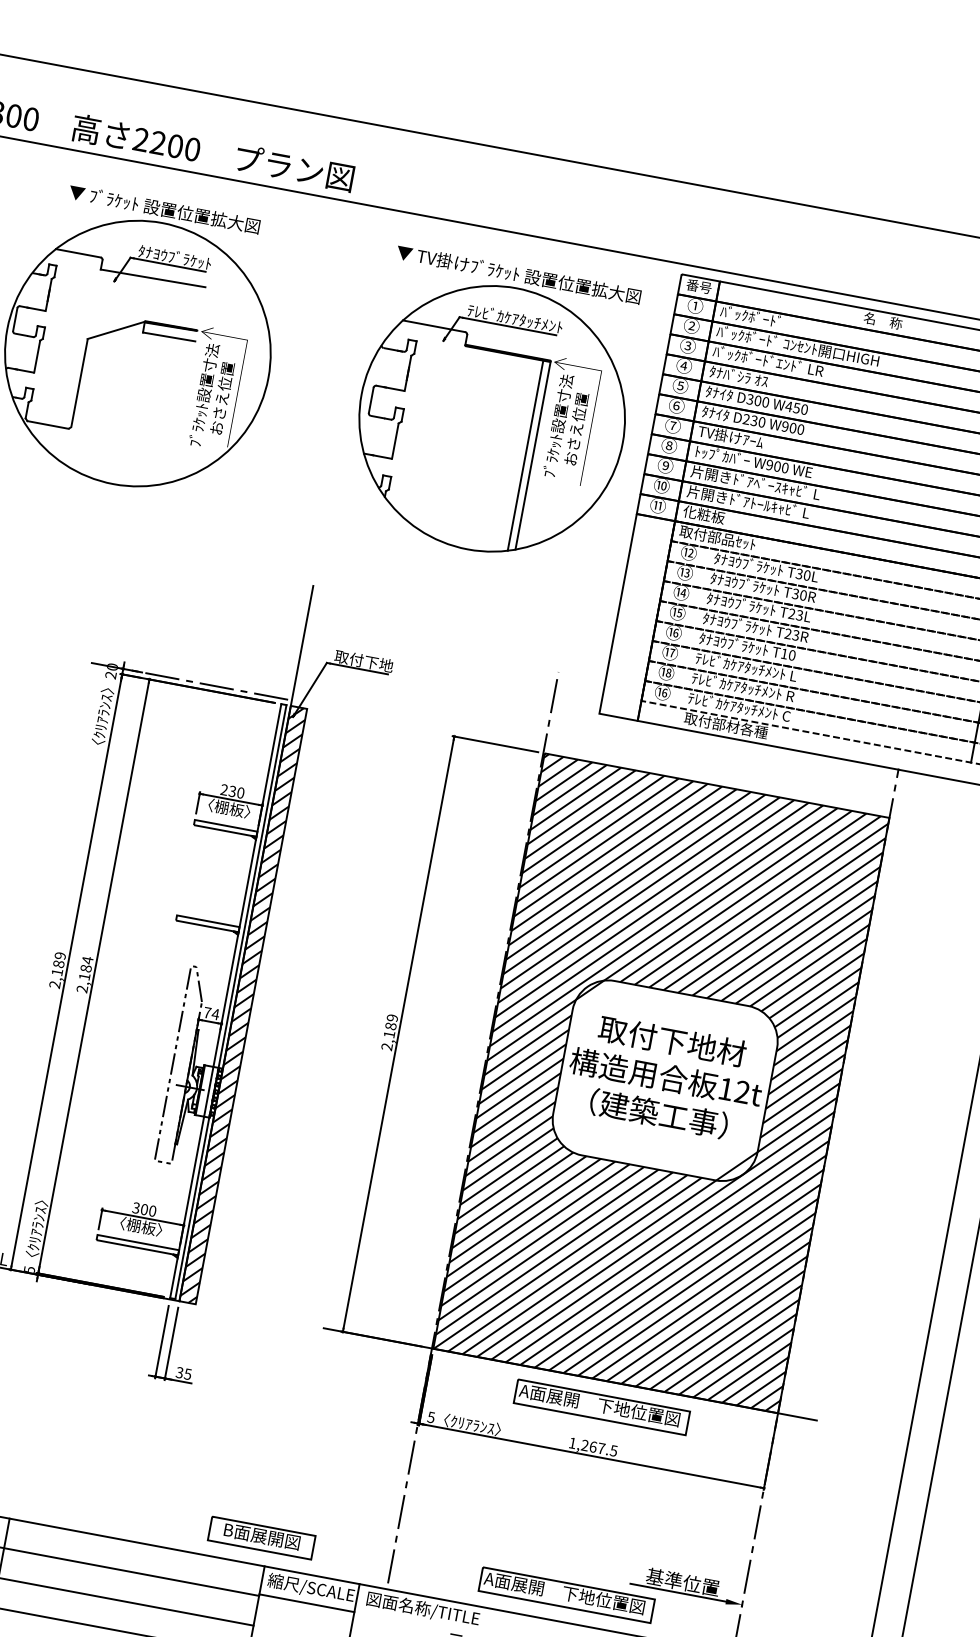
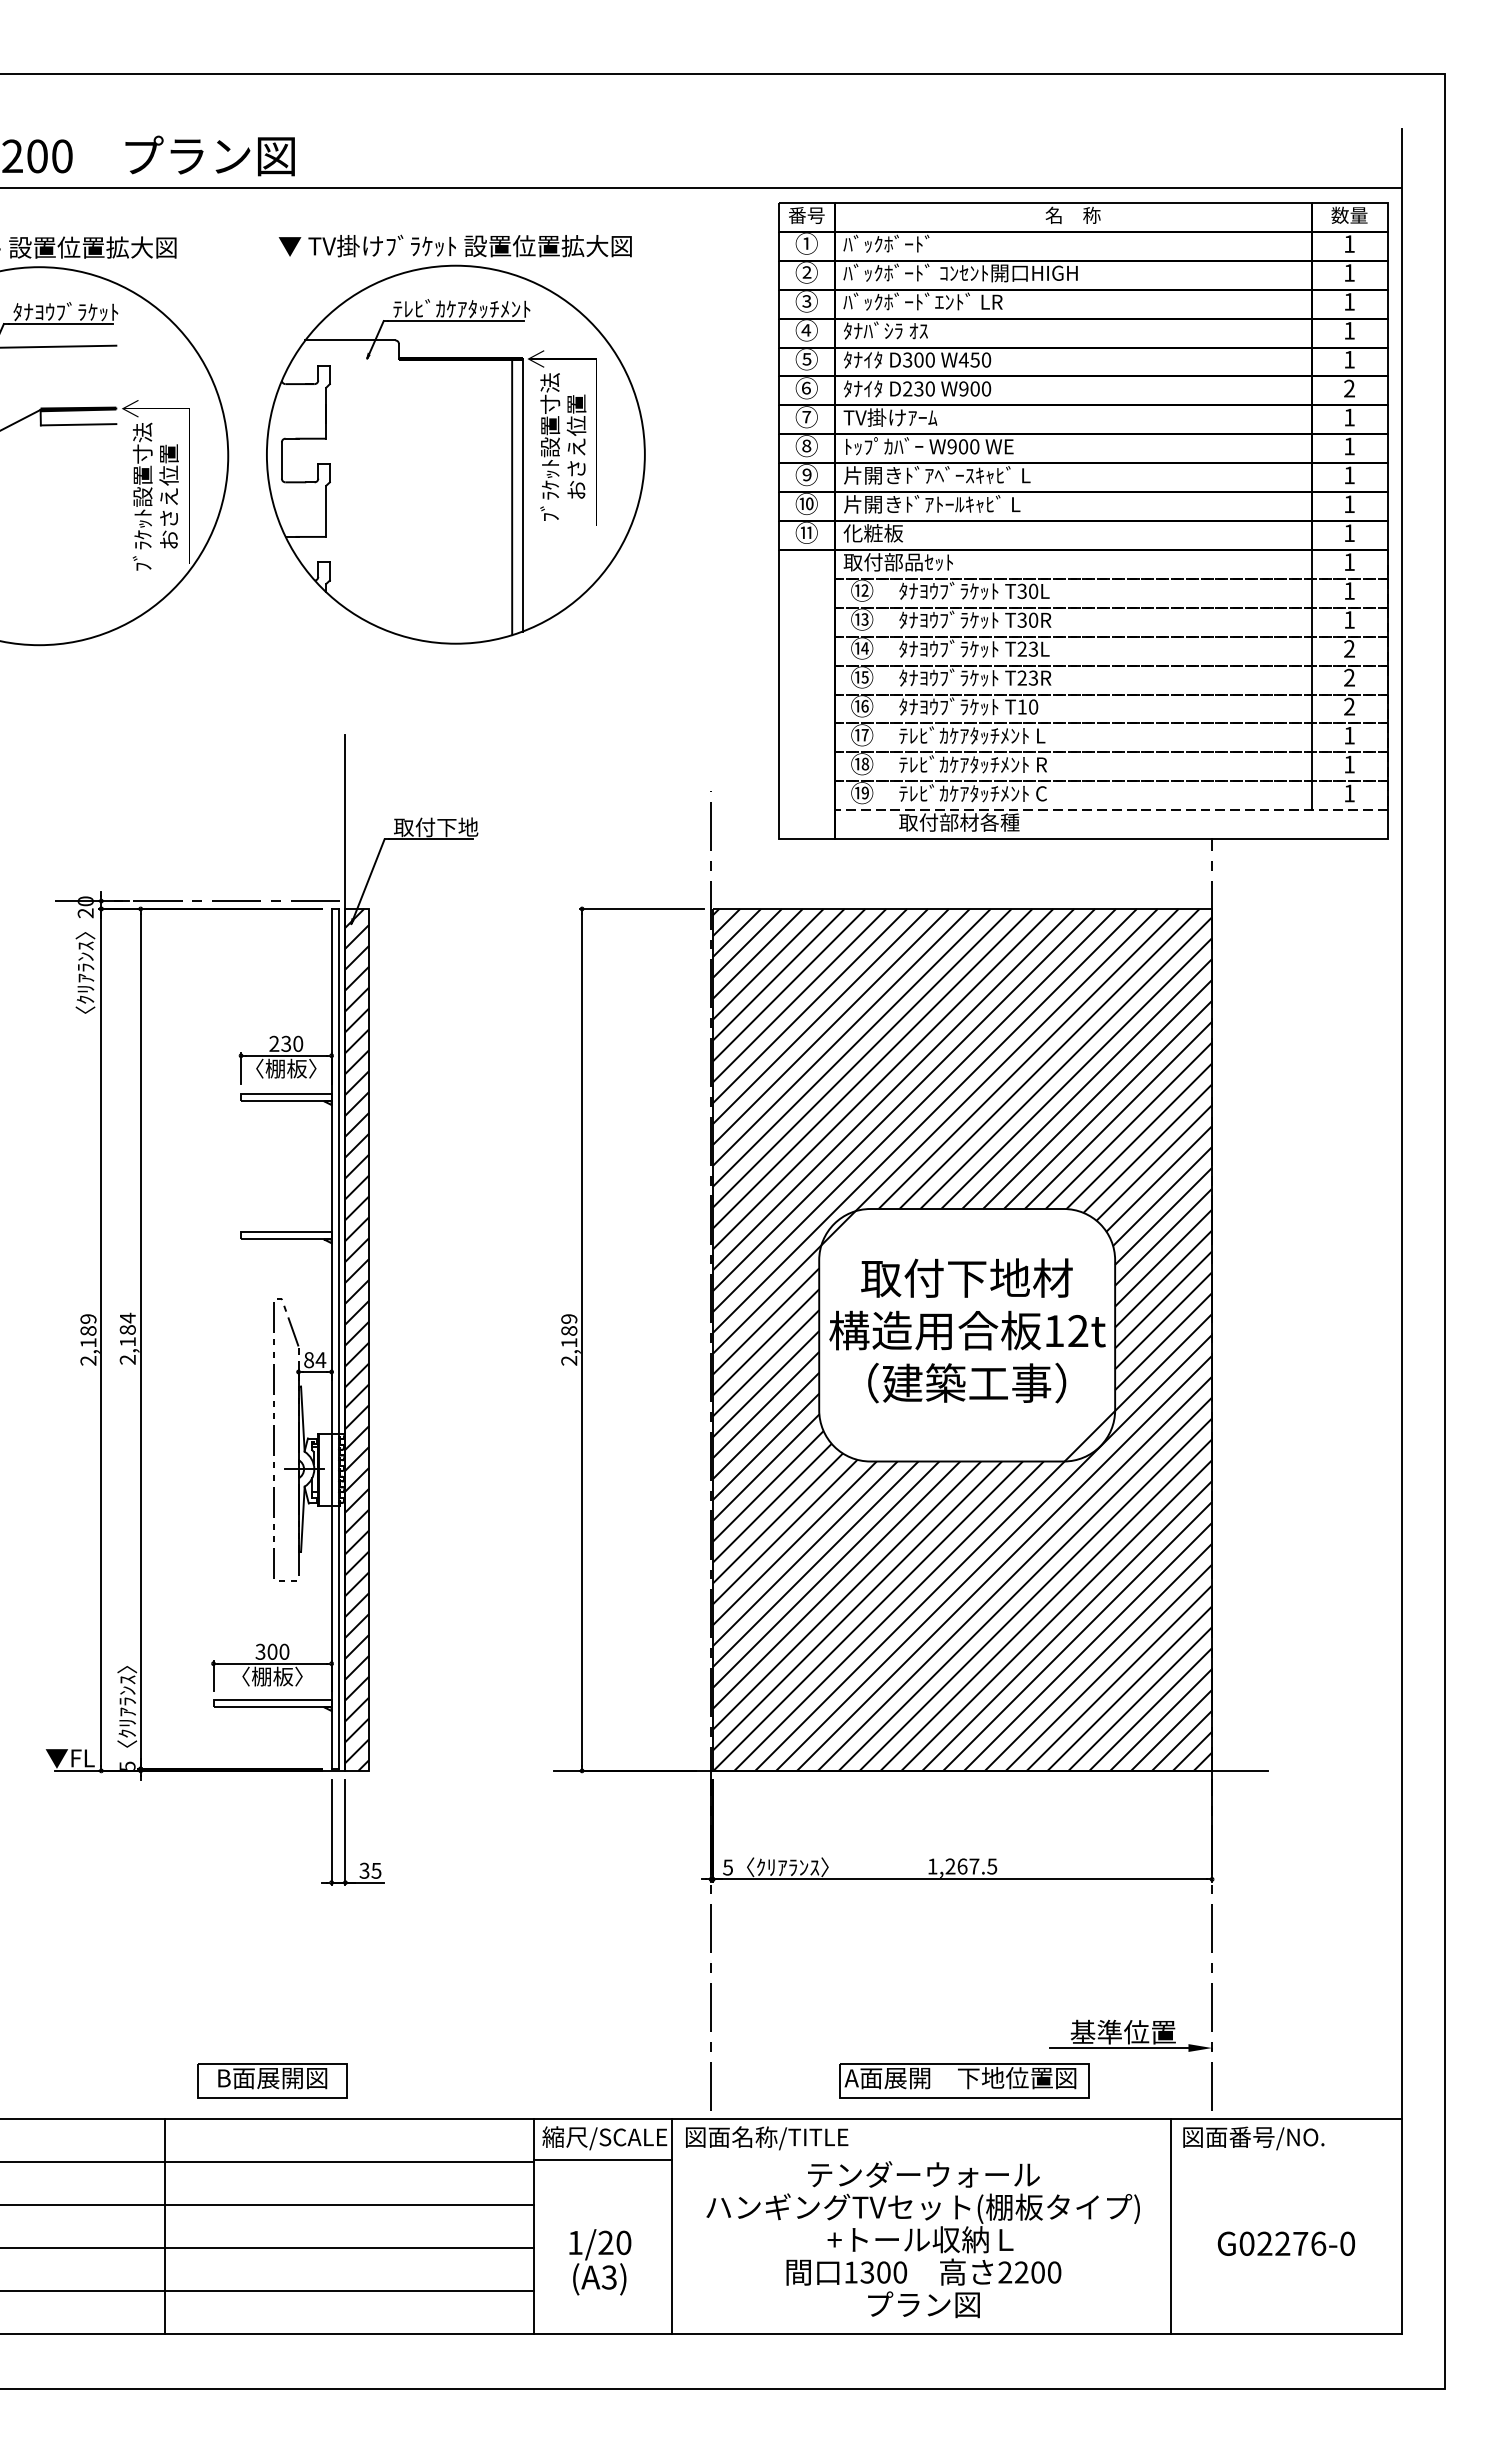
part: (493, 408) -> (455, 439), moved
text: (664, 692) -> (864, 792), ⑯ -> ⑲
text: (207, 1013) -> (309, 1360), 74 -> 84
part: (602, 1407) -> (964, 1808), removed
part: (261, 1537) -> (272, 2080), moved

